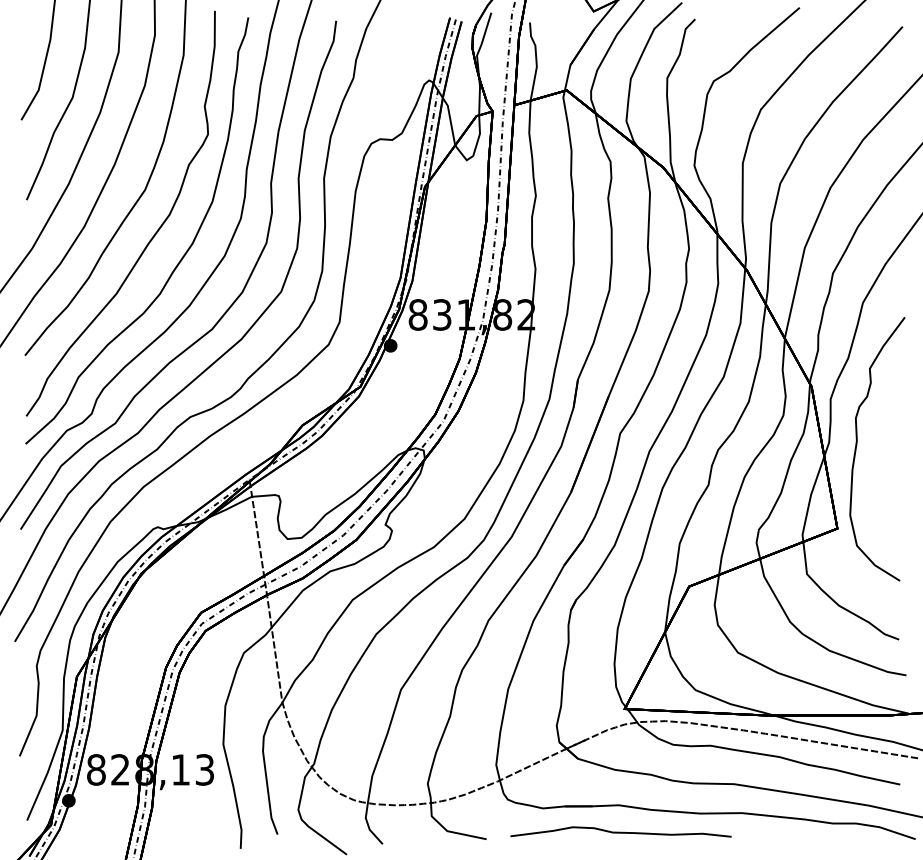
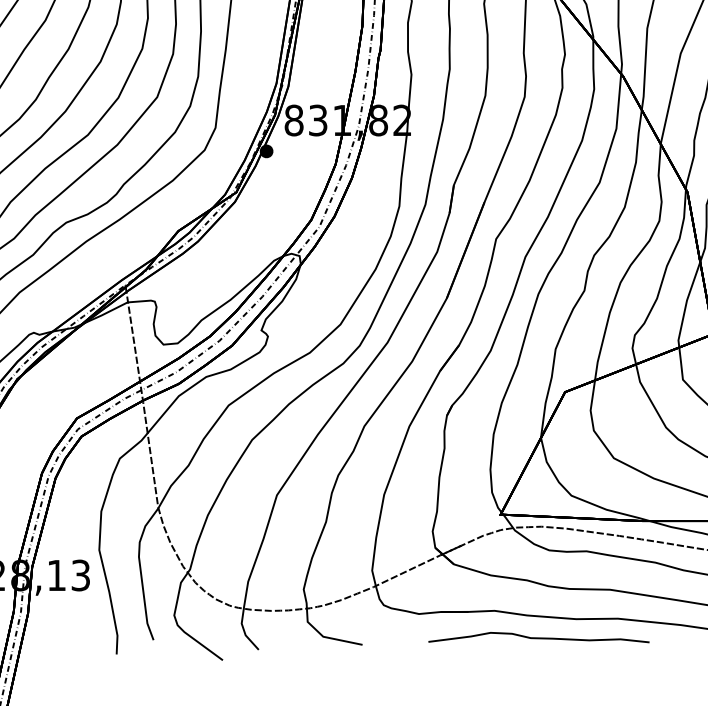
curve: (620, 831) -> (538, 637), moved

